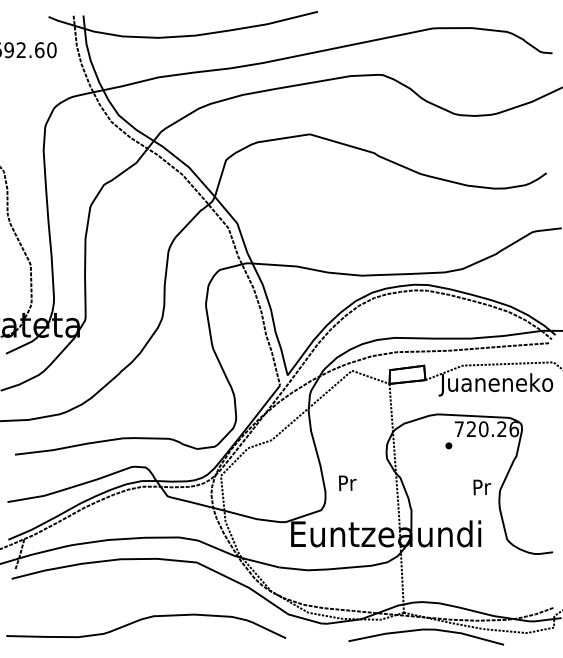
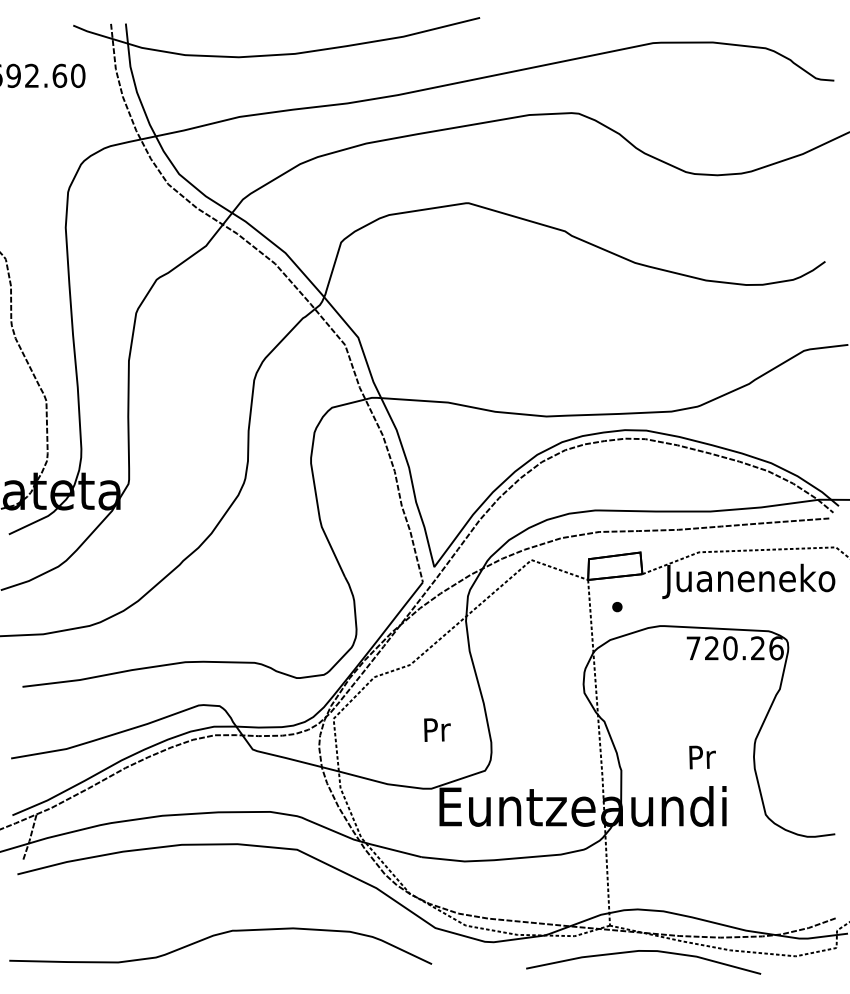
part: (448, 445) -> (616, 606), moved
text: (347, 483) -> (437, 730), moved
text: (482, 487) -> (702, 757), moved

